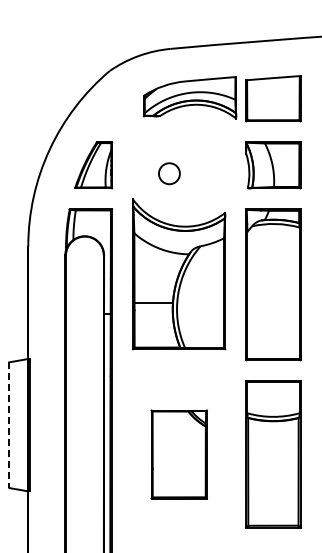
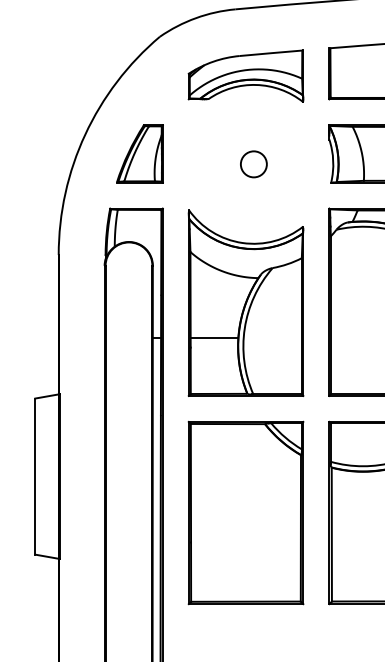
part: (190, 97) -> (246, 75), moved
circle: (169, 173) -> (253, 164), moved
part: (179, 274) -> (246, 303), moved
line: (9, 425) -> (35, 476), dashed -> solid
part: (179, 454) -> (246, 512), size x1.67

